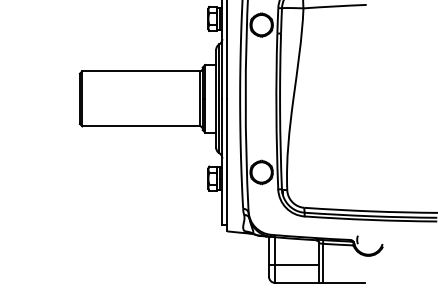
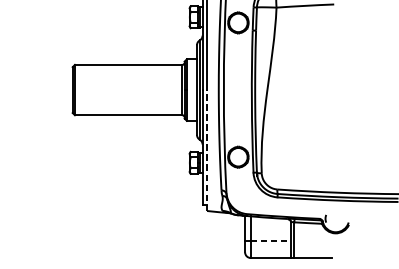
line: (227, 164) -> (207, 150), solid -> dashed
line: (297, 264) -> (271, 241), solid -> dashed

